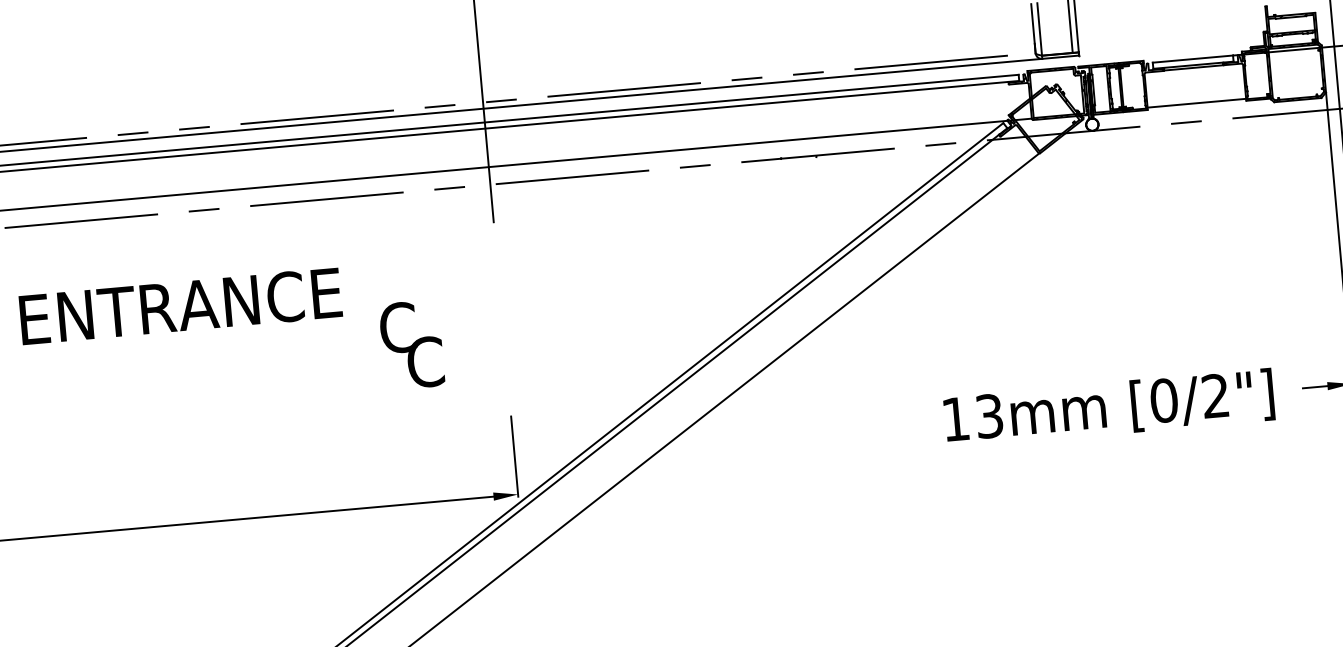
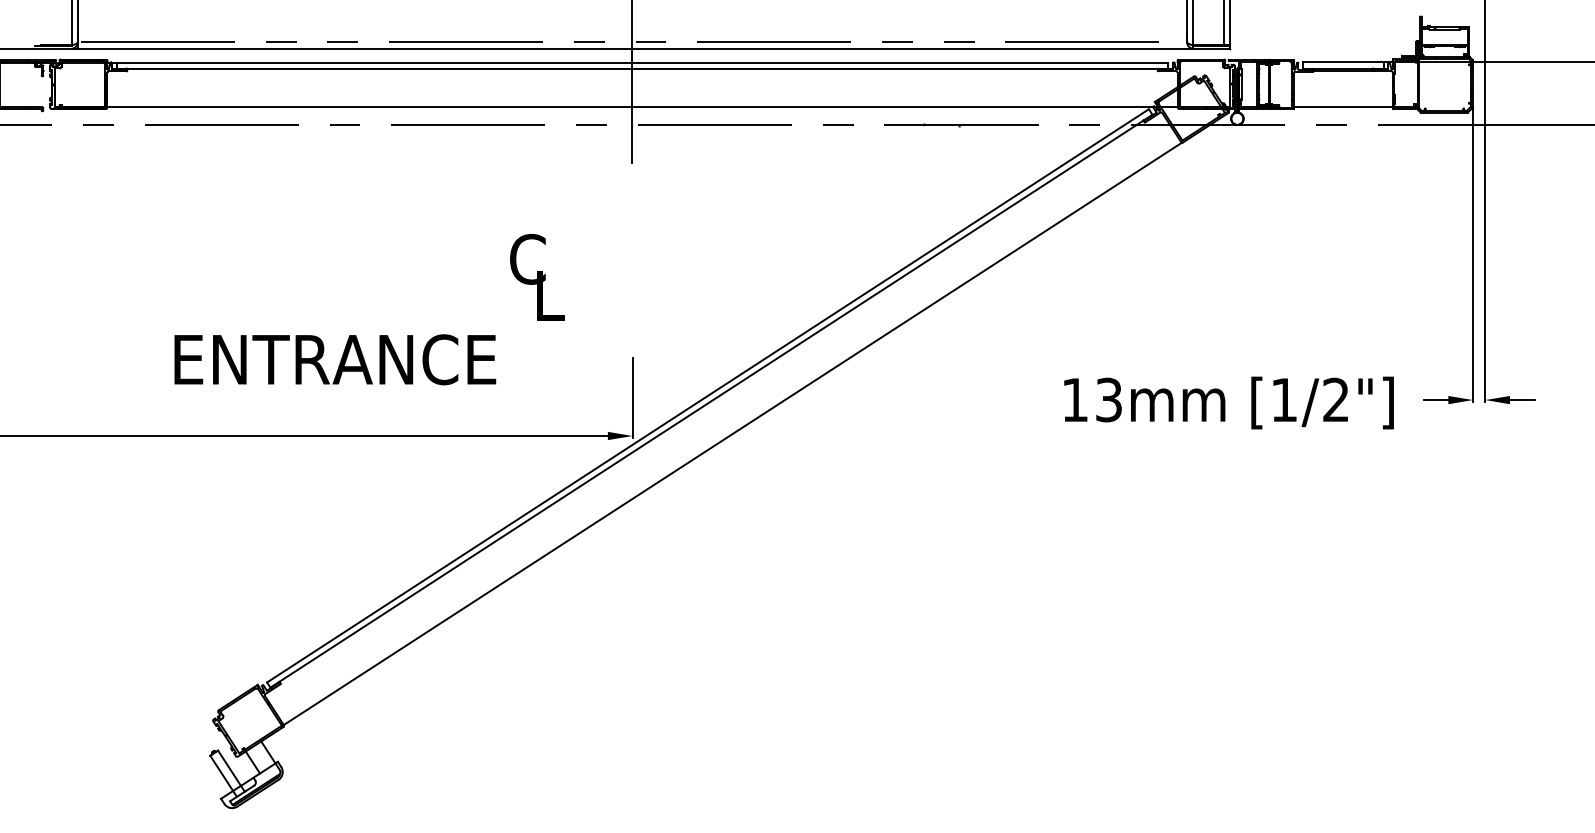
text: (180, 306) -> (335, 359), moved
text: (425, 361) -> (552, 295), C -> L
text: (1164, 400) -> (1284, 399), [0/2"] -> [1/2"]

